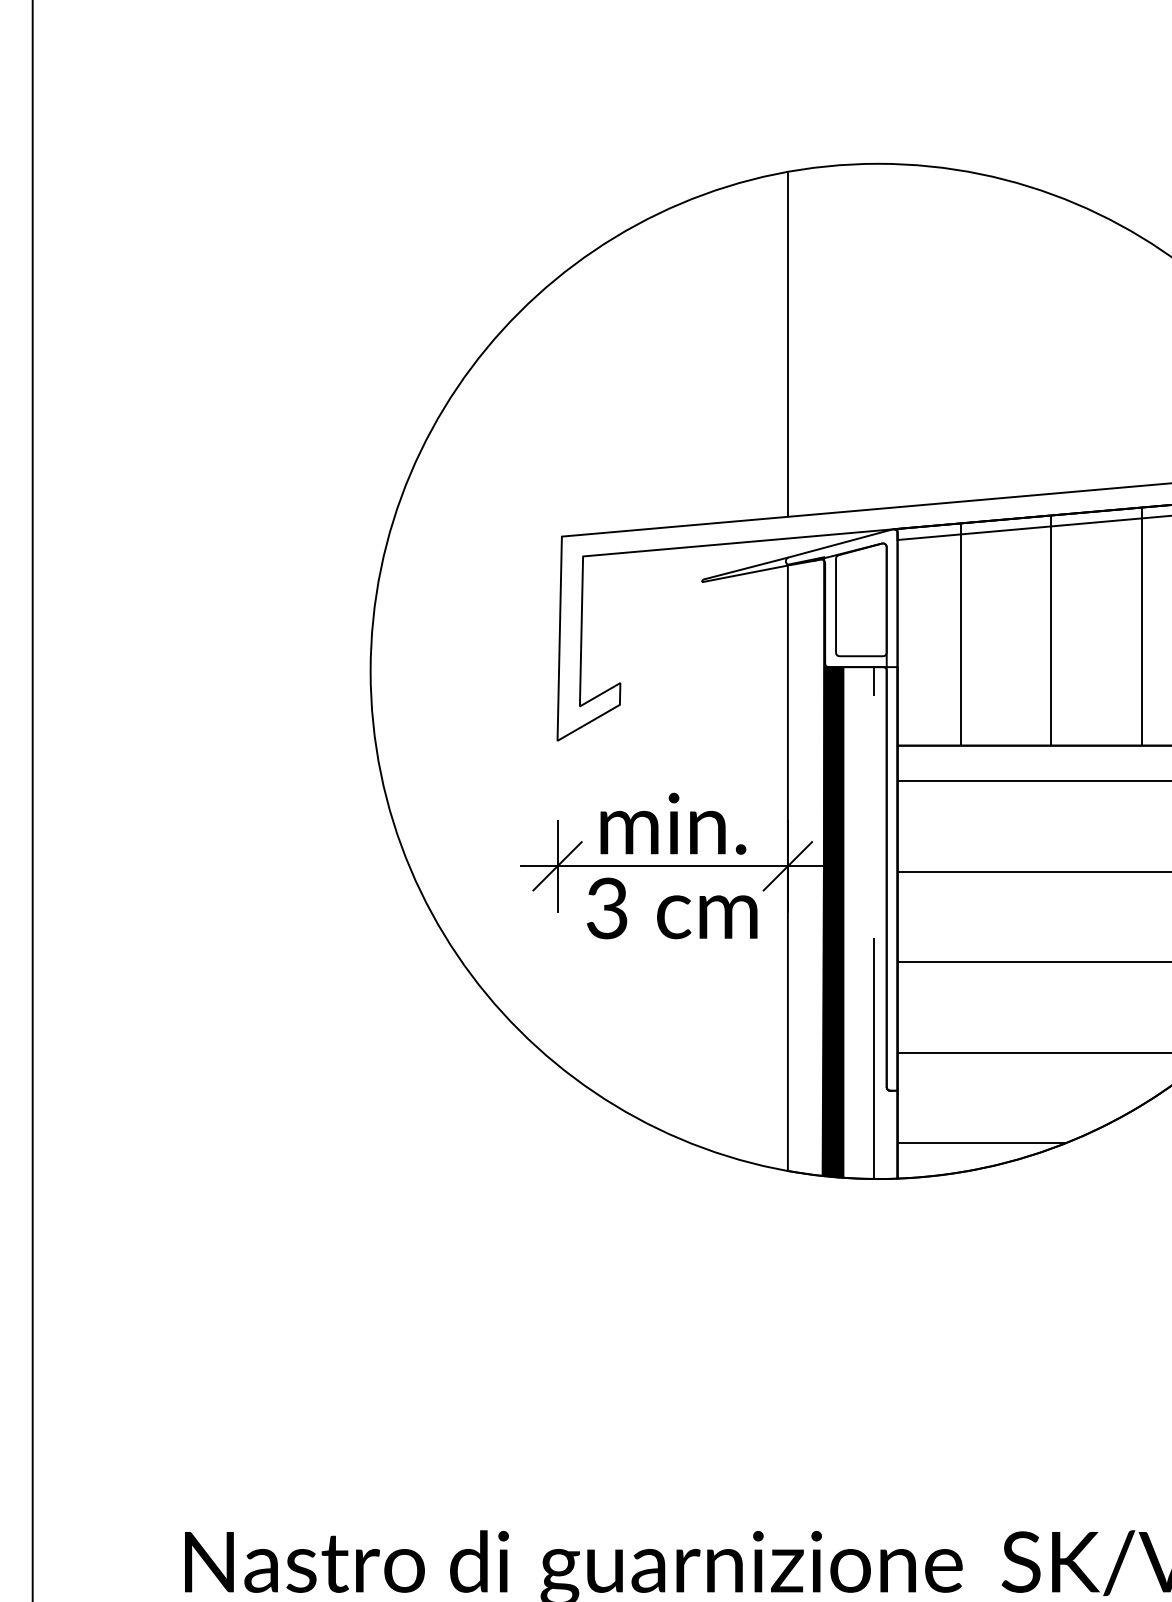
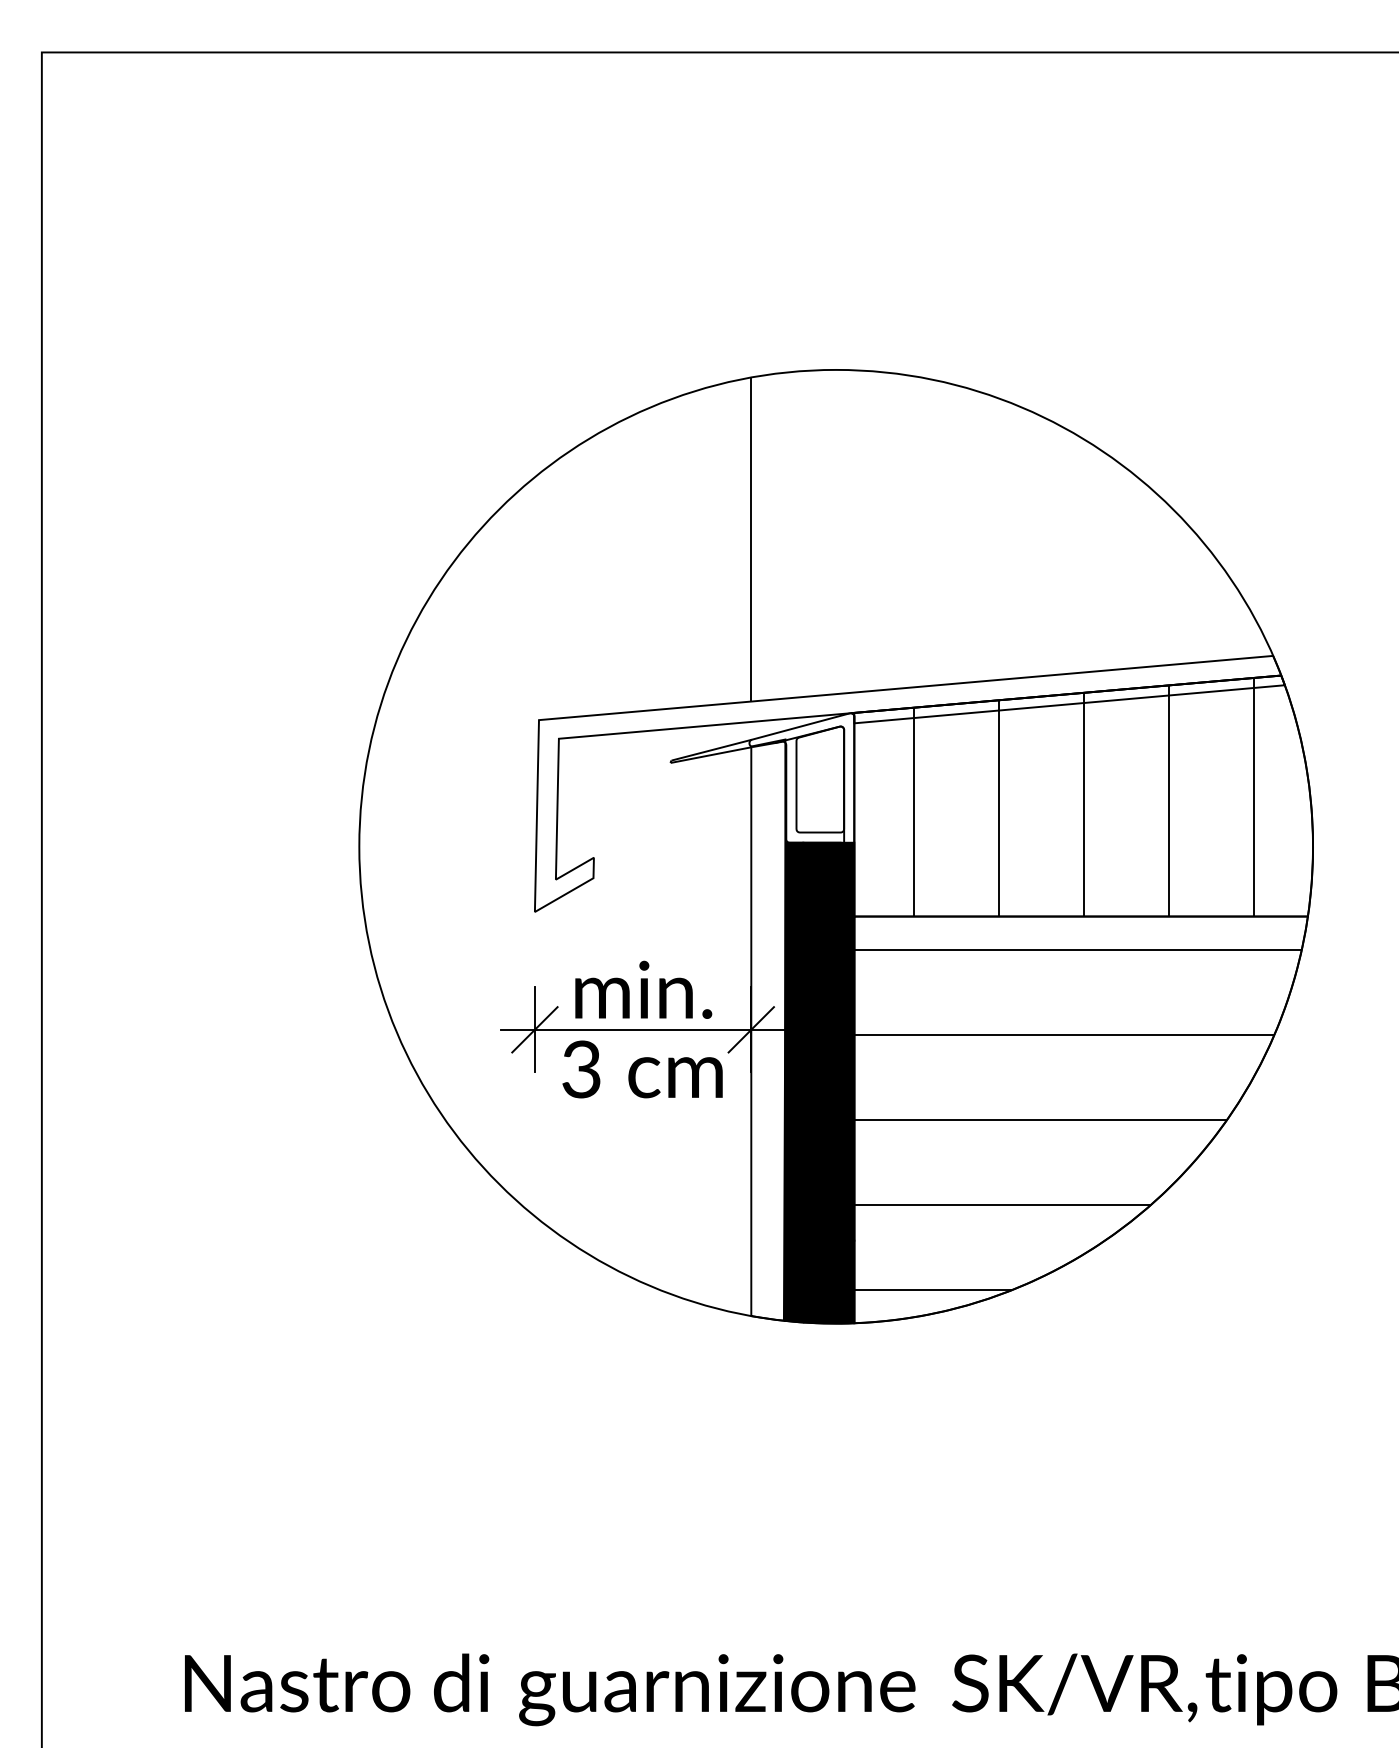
fill: (870, 922) -> (828, 1082), added

